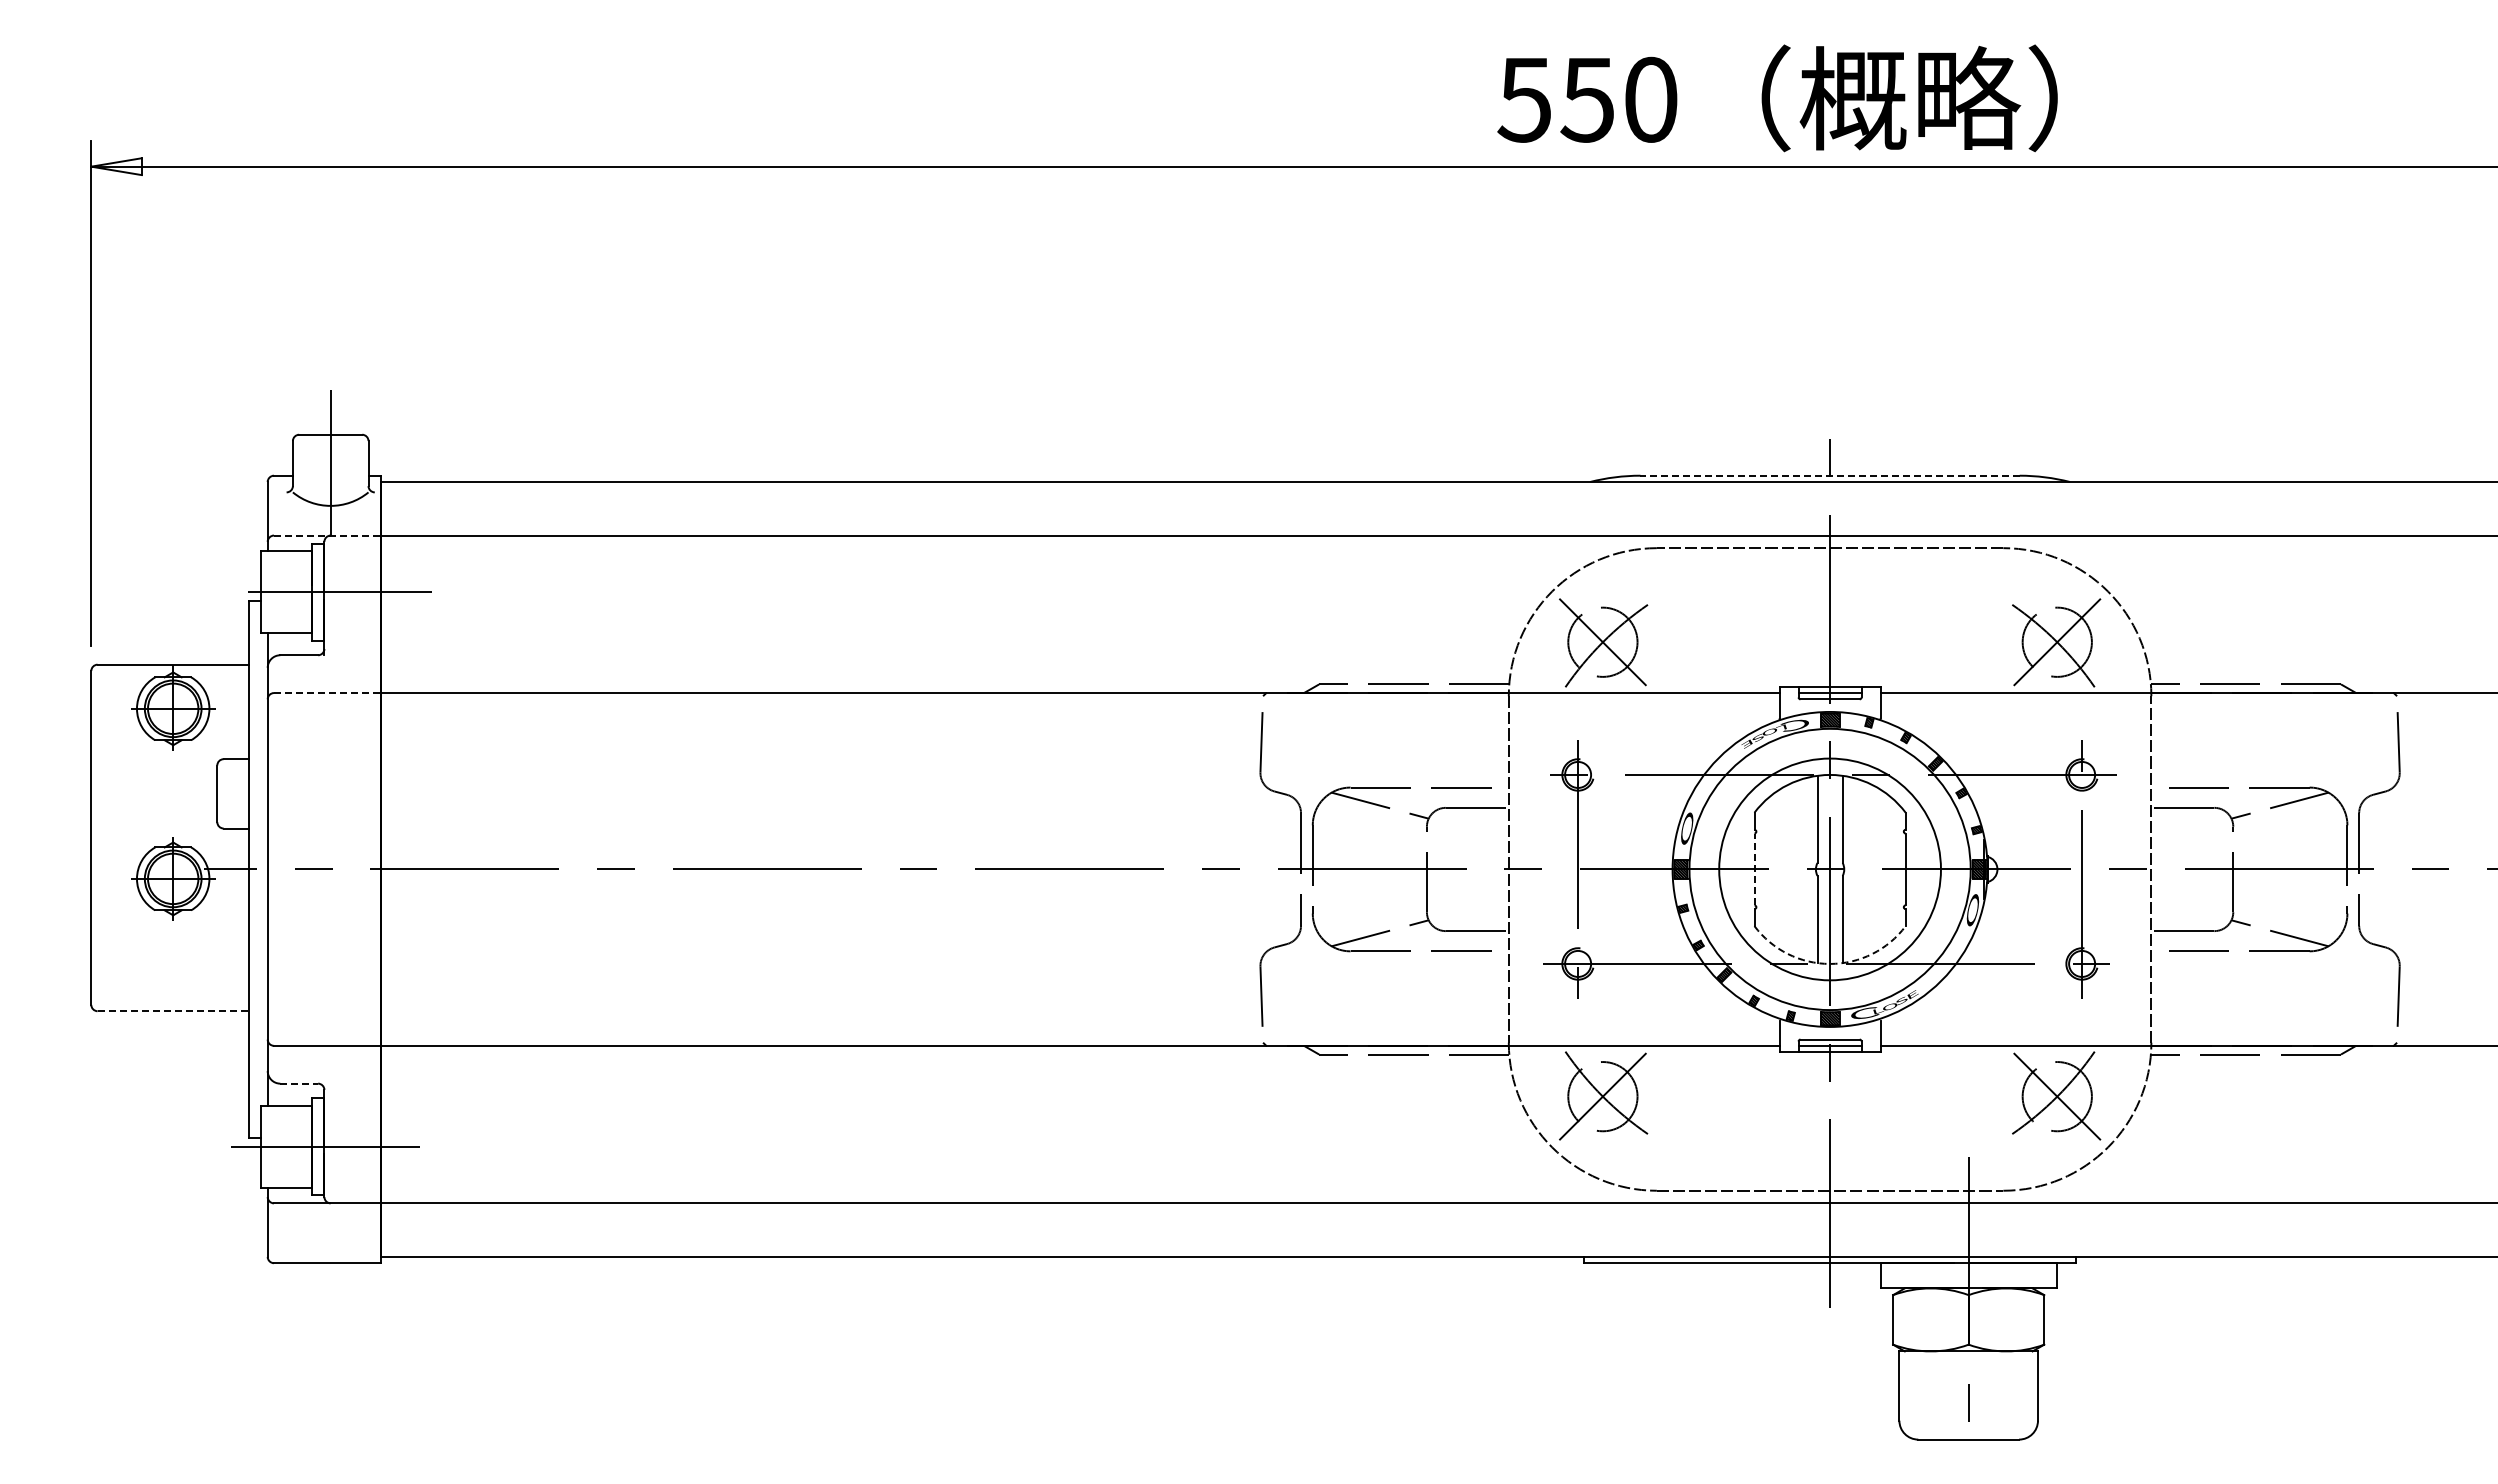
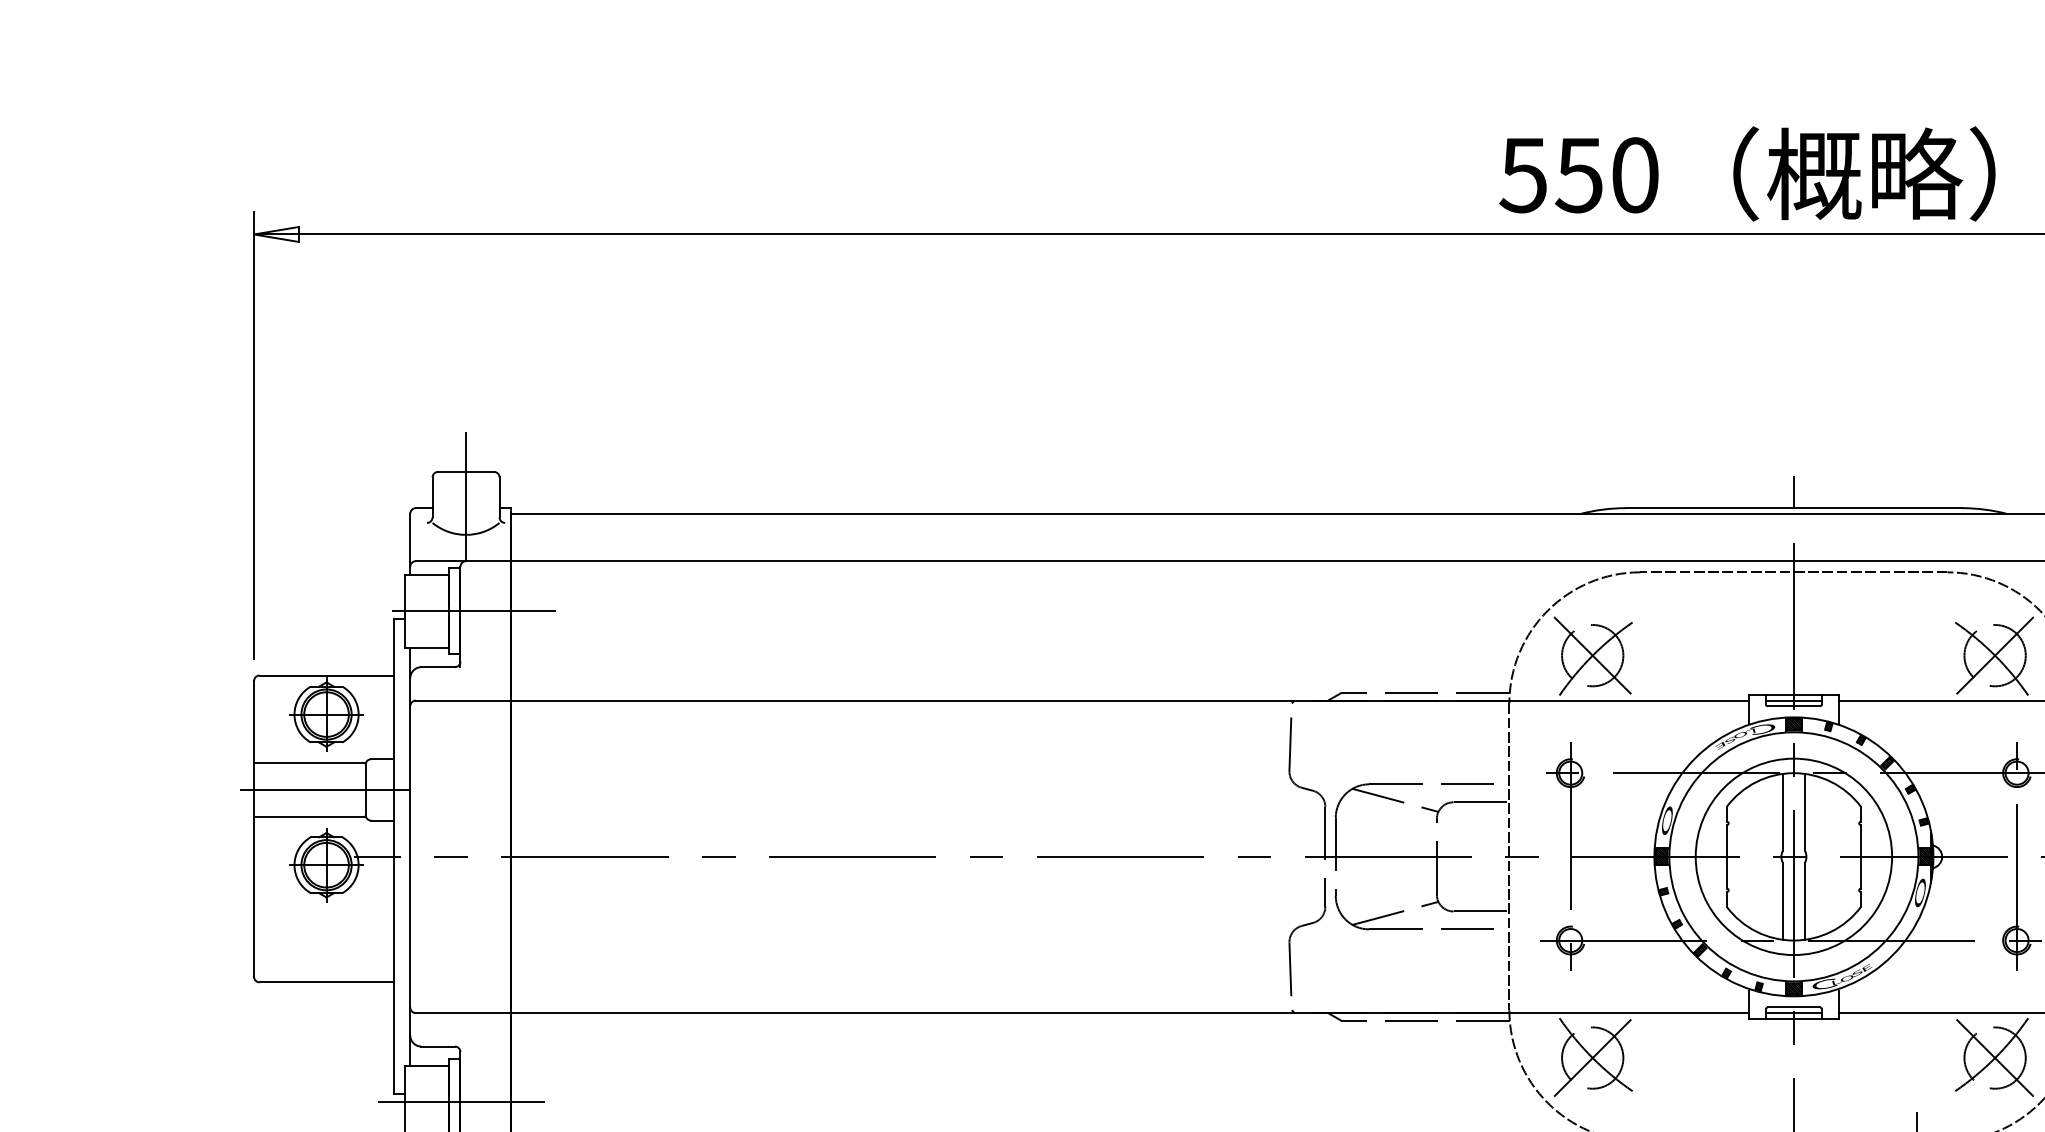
line: (1830, 475) -> (1794, 507), dashed -> solid
line: (327, 535) -> (463, 561), dashed -> solid
line: (327, 693) -> (463, 701), dashed -> solid
line: (154, 762) -> (310, 762), added
line: (170, 793) -> (324, 789), added
line: (154, 824) -> (310, 817), added
line: (1754, 869) -> (1726, 856), dashed -> solid
arc: (1830, 963) -> (1794, 940), dashed -> solid
line: (173, 1011) -> (326, 982), dashed -> solid
line: (299, 1083) -> (438, 1046), dashed -> solid

